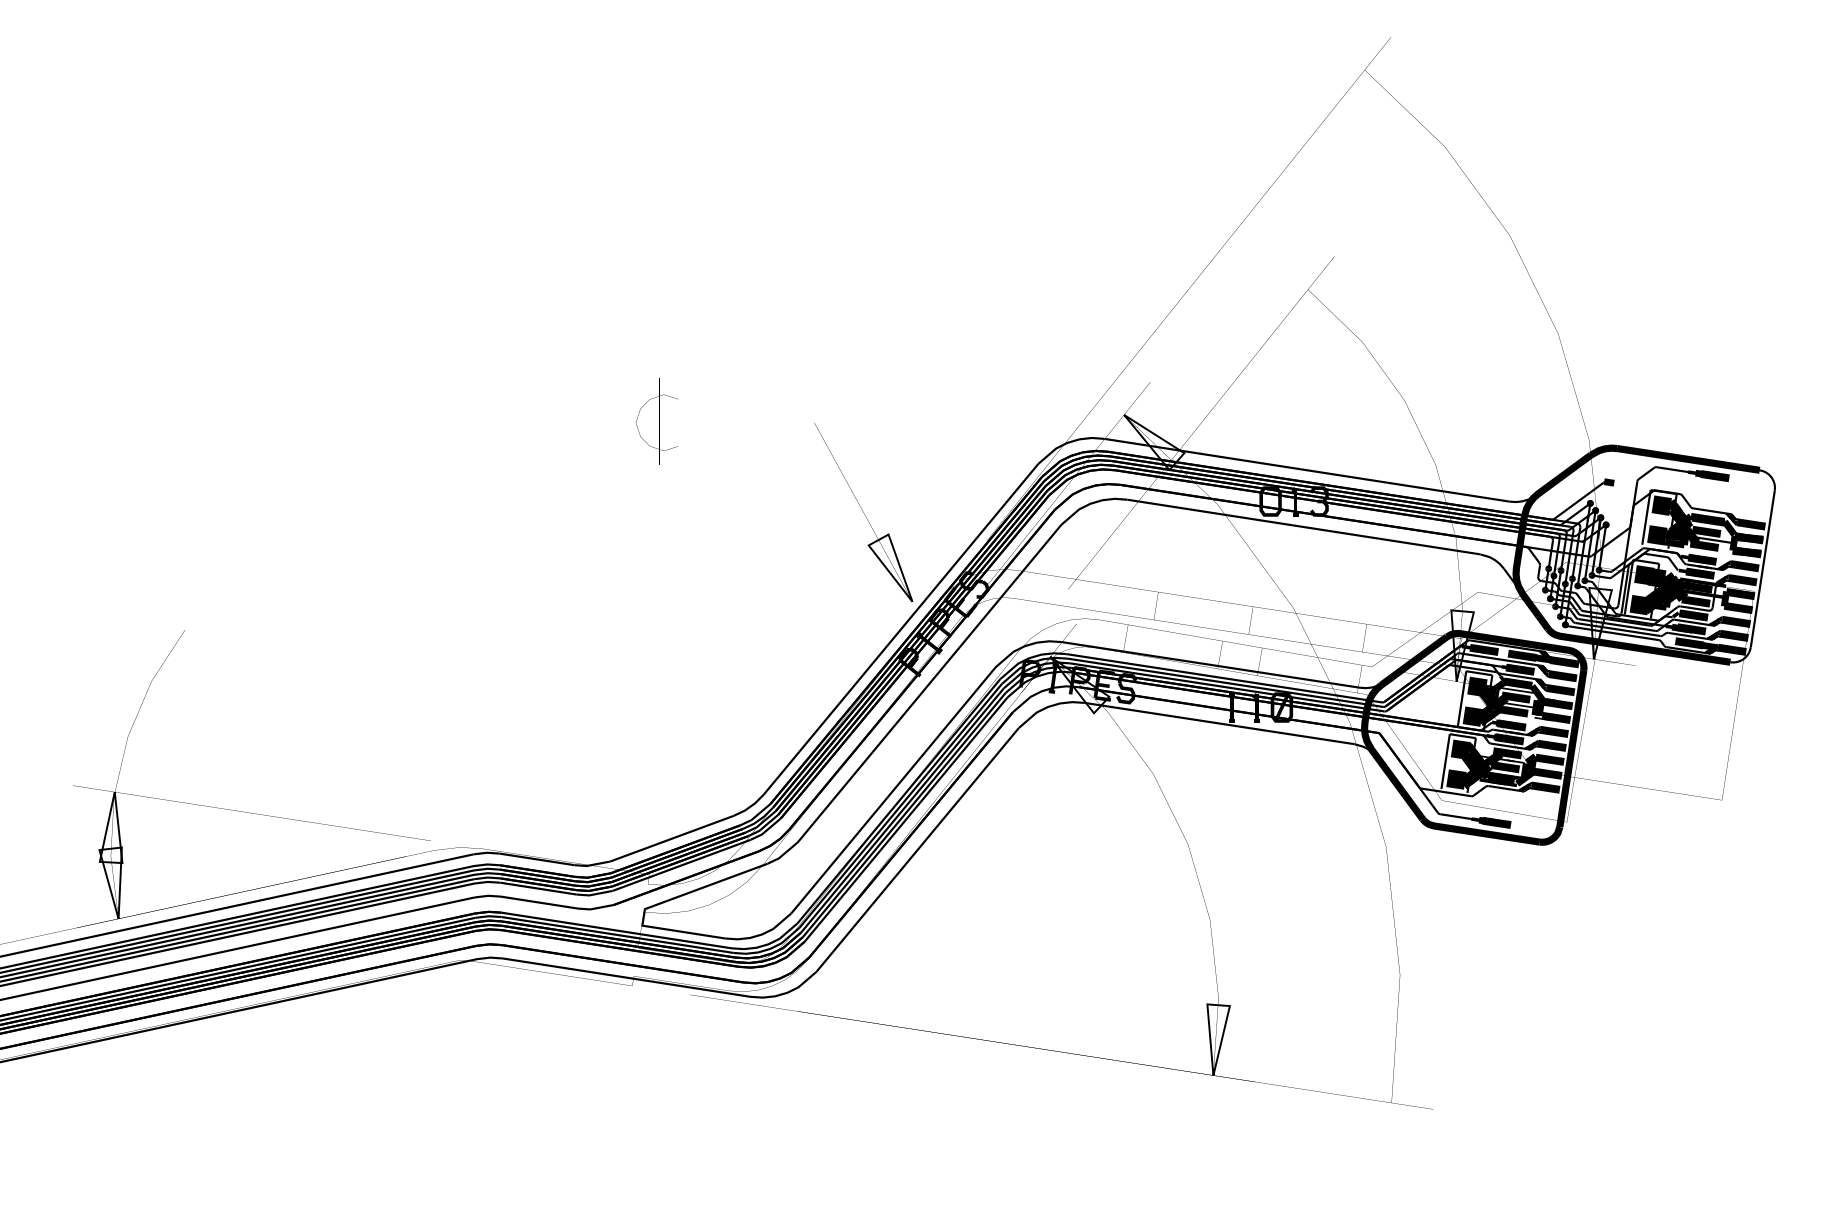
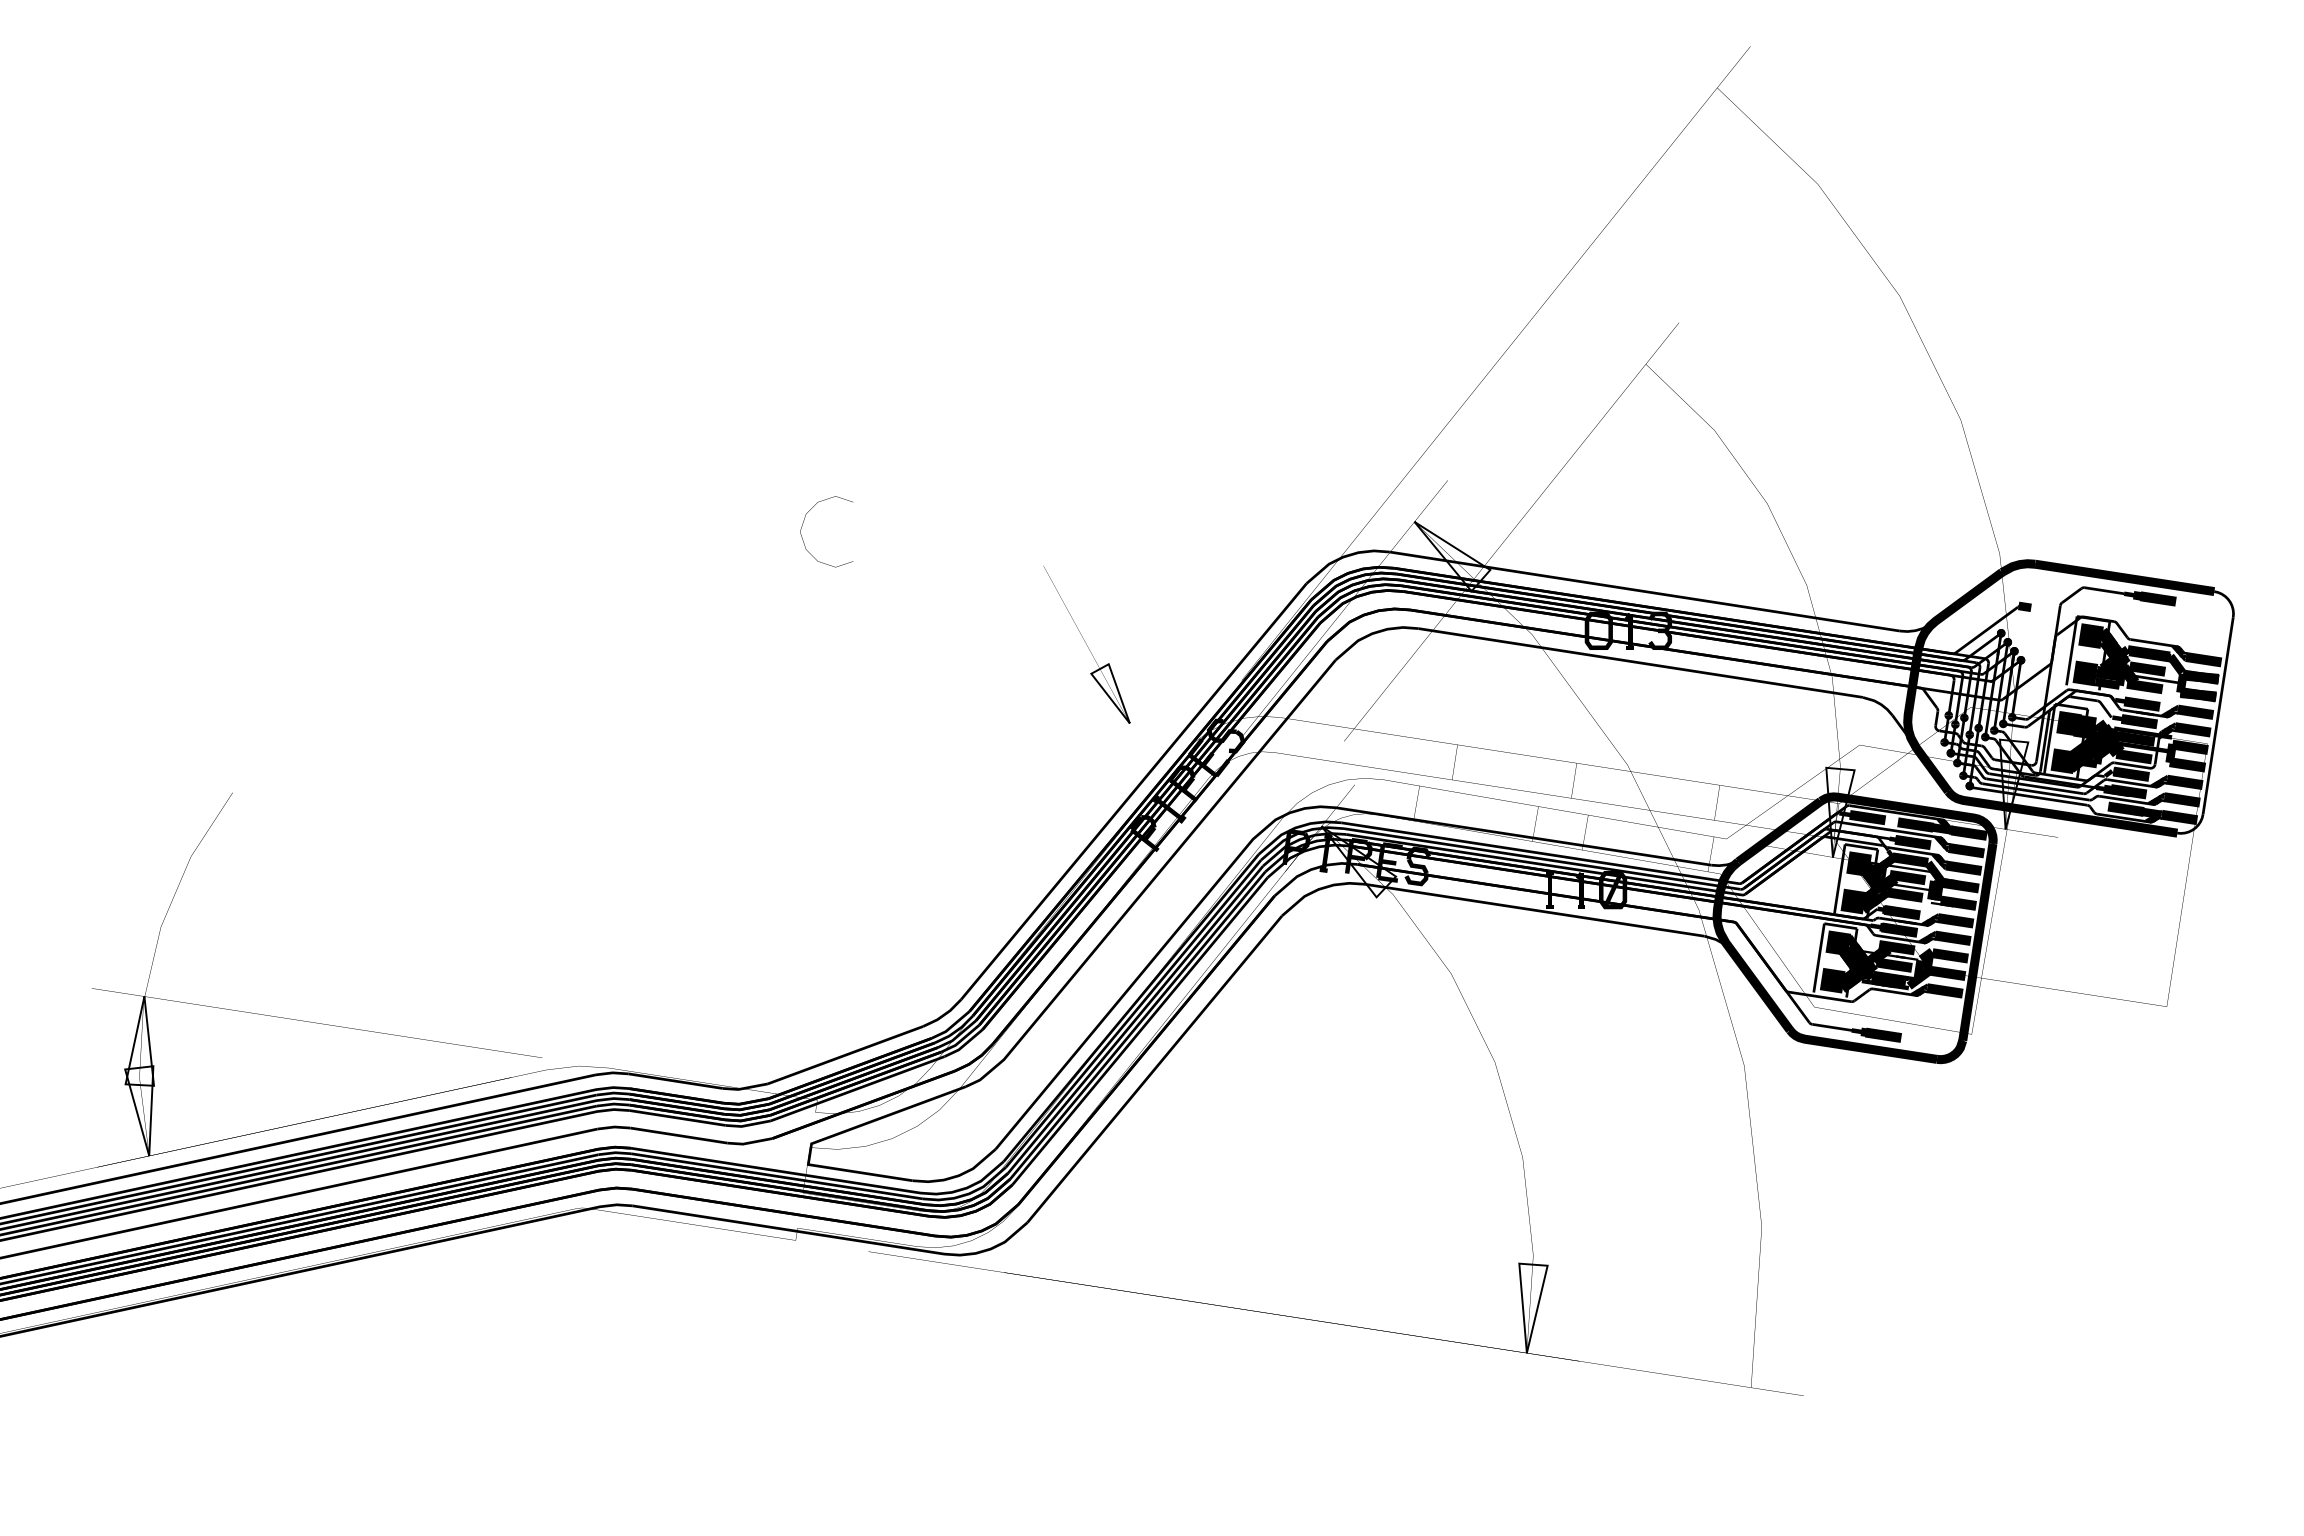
part: (863, 512) -> (1086, 644), size x0.7

